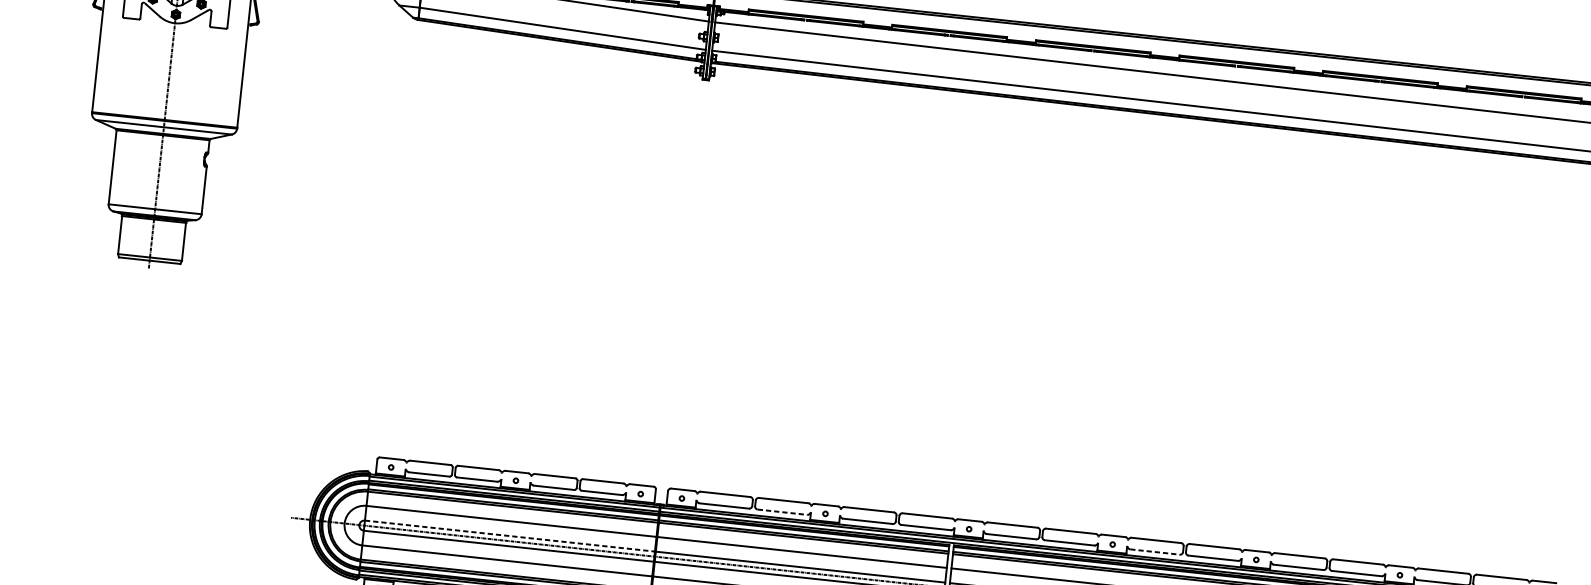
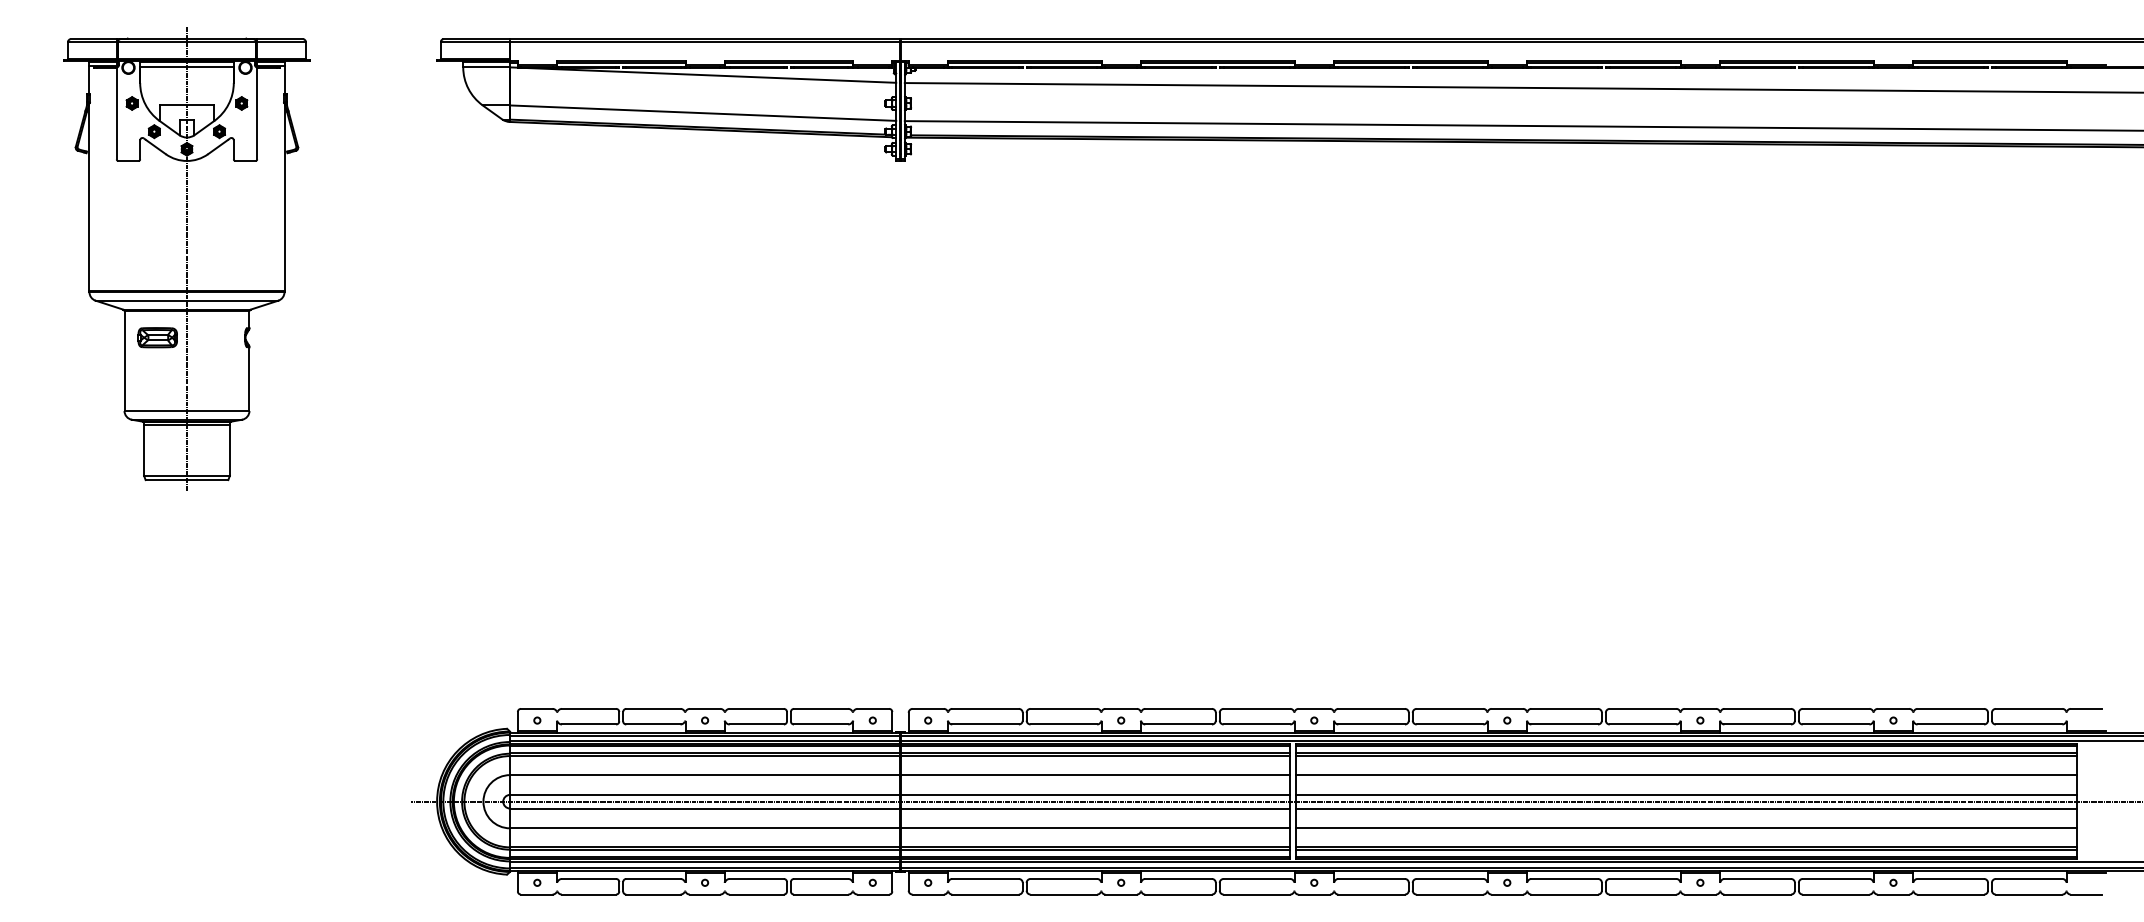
part: (139, 152) -> (157, 337), added
line: (783, 512) -> (1064, 724), dashed -> solid
line: (509, 535) -> (704, 794), dashed -> solid
line: (1155, 552) -> (1565, 724), dashed -> solid

